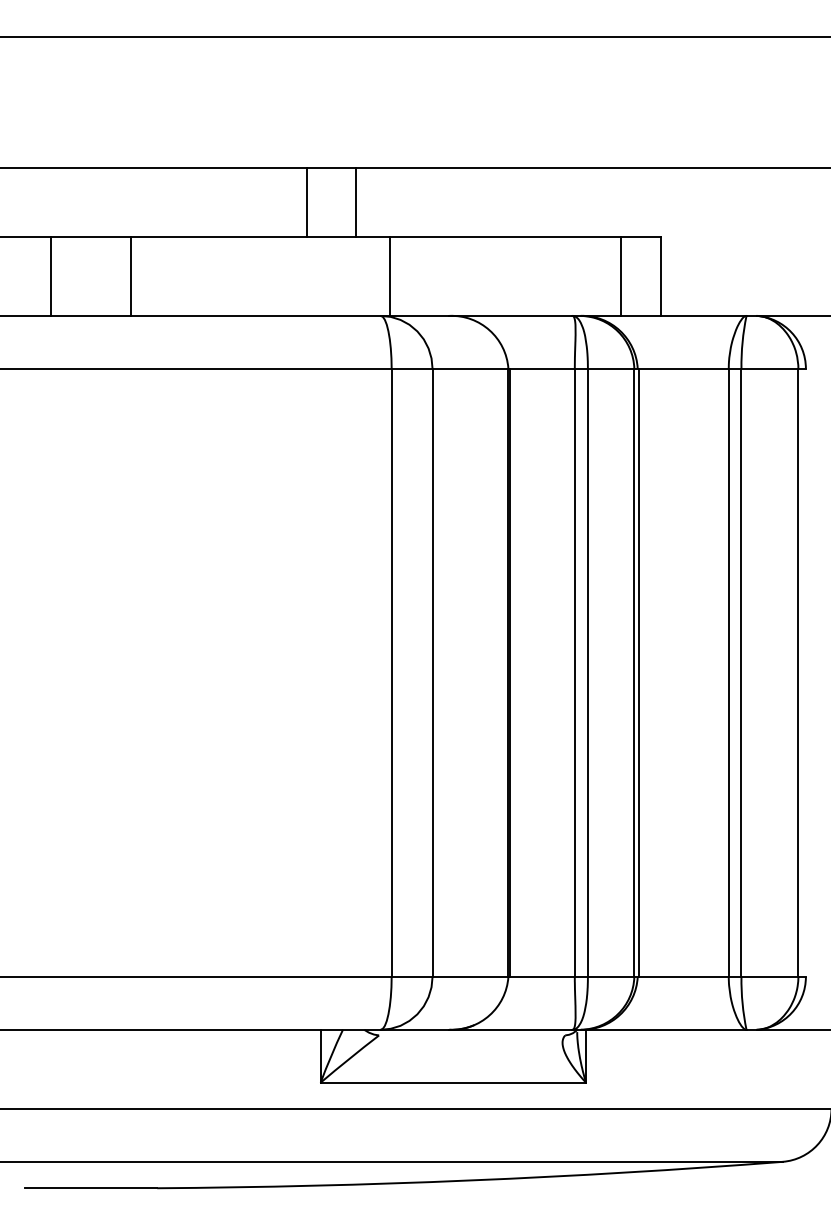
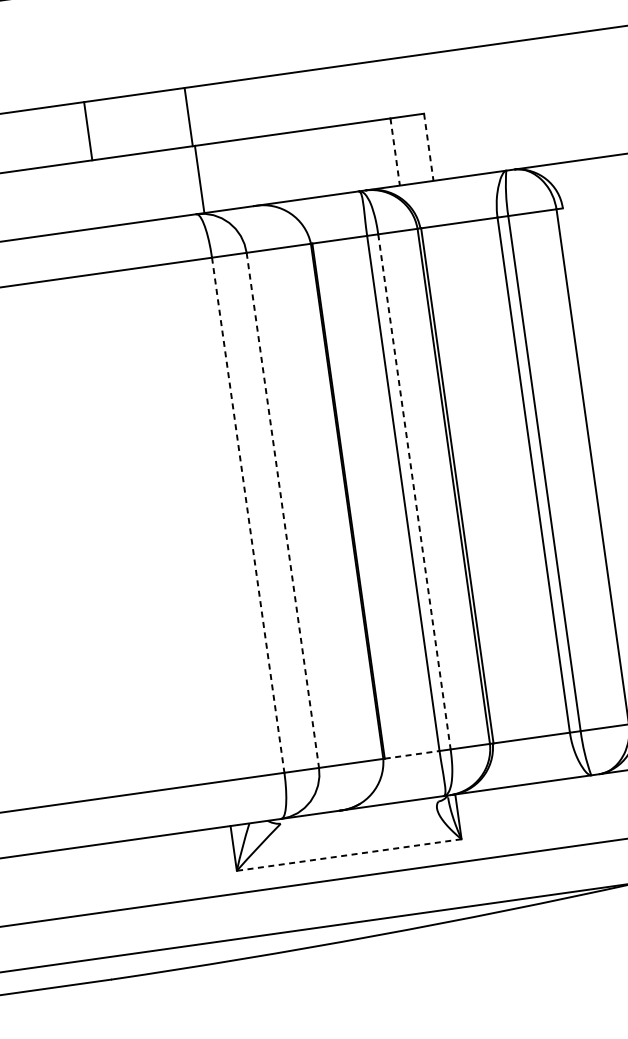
line: (306, 201) -> (87, 130), moved
line: (355, 201) -> (188, 116), moved
line: (620, 276) -> (394, 152), solid -> dashed
line: (660, 276) -> (428, 147), solid -> dashed
line: (391, 673) -> (248, 515), solid -> dashed
line: (432, 673) -> (282, 510), solid -> dashed
line: (587, 673) -> (414, 492), solid -> dashed
line: (542, 976) -> (412, 754), solid -> dashed
line: (453, 1082) -> (349, 854), solid -> dashed

